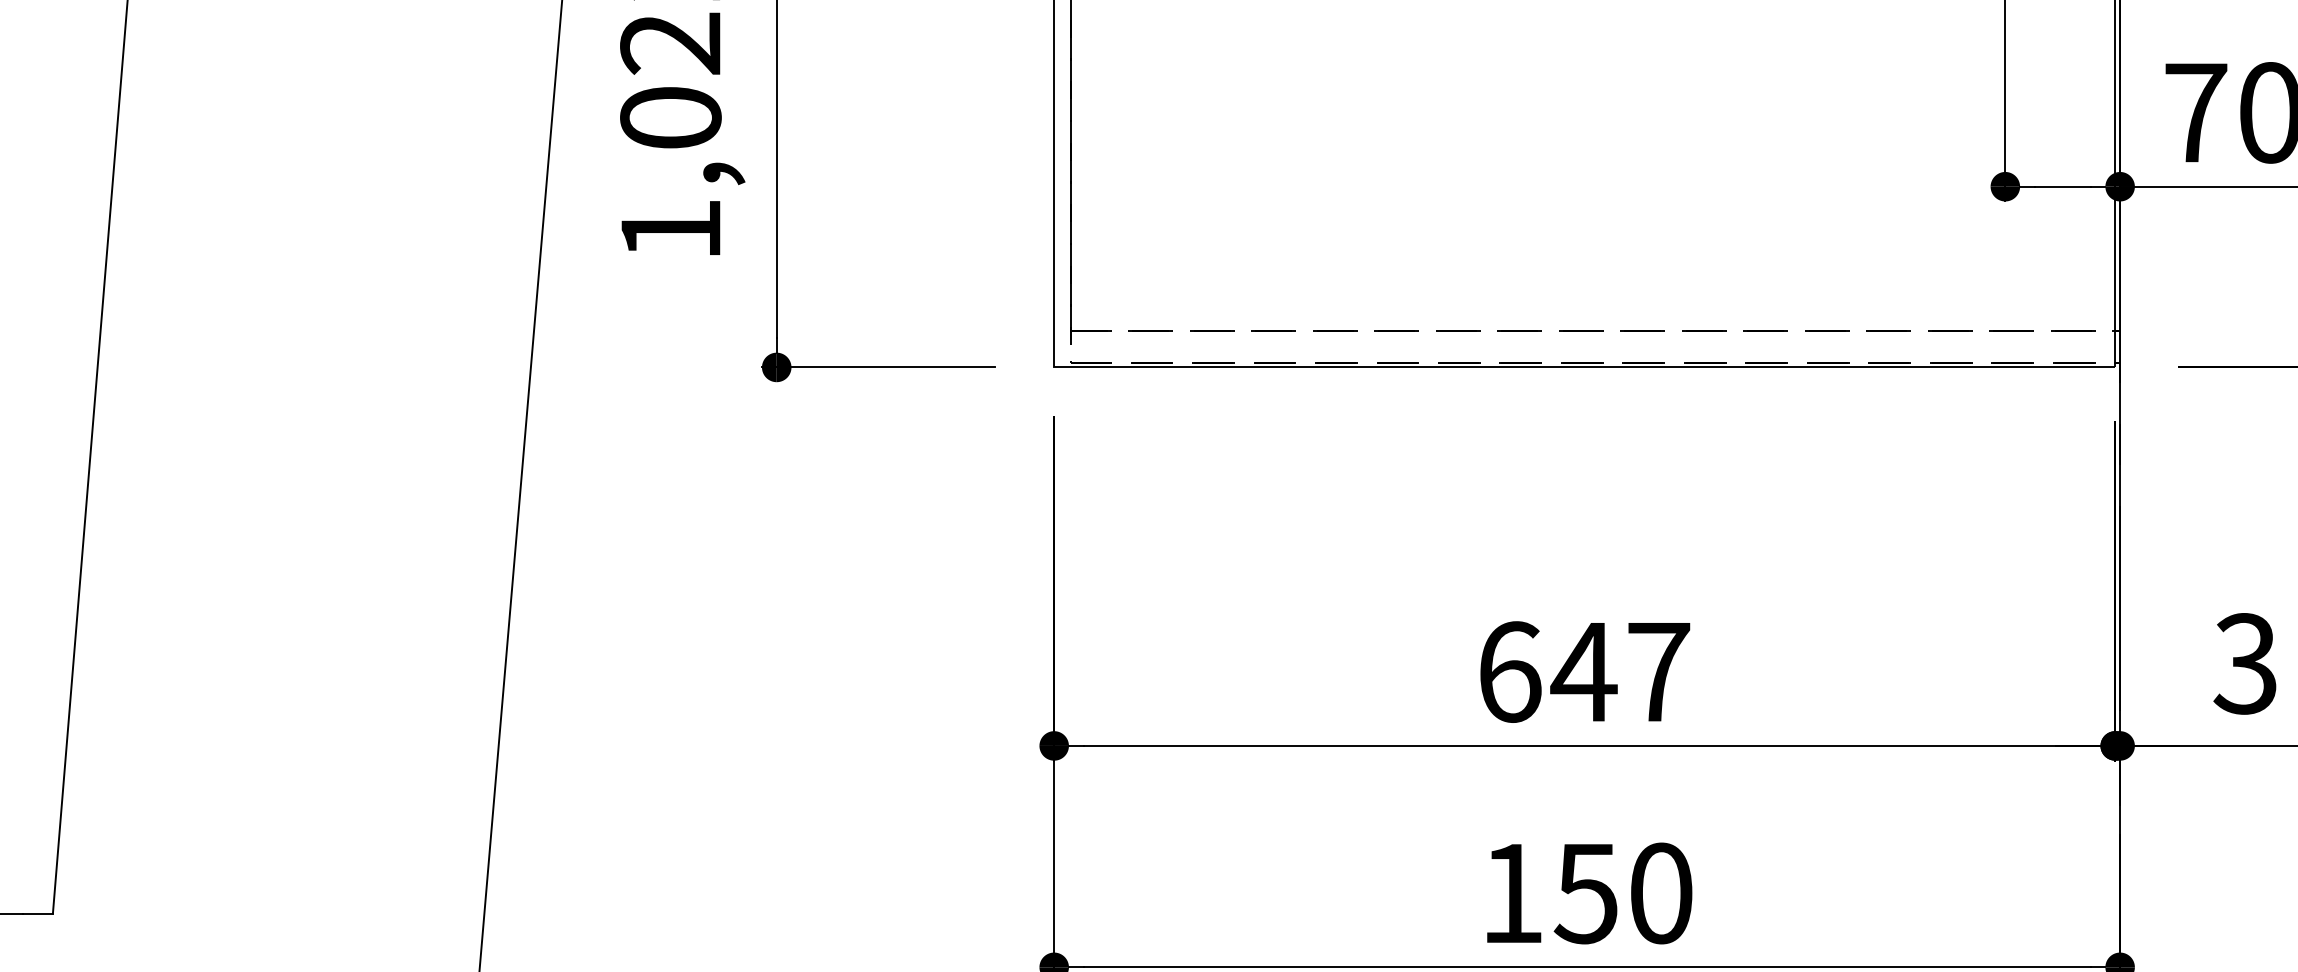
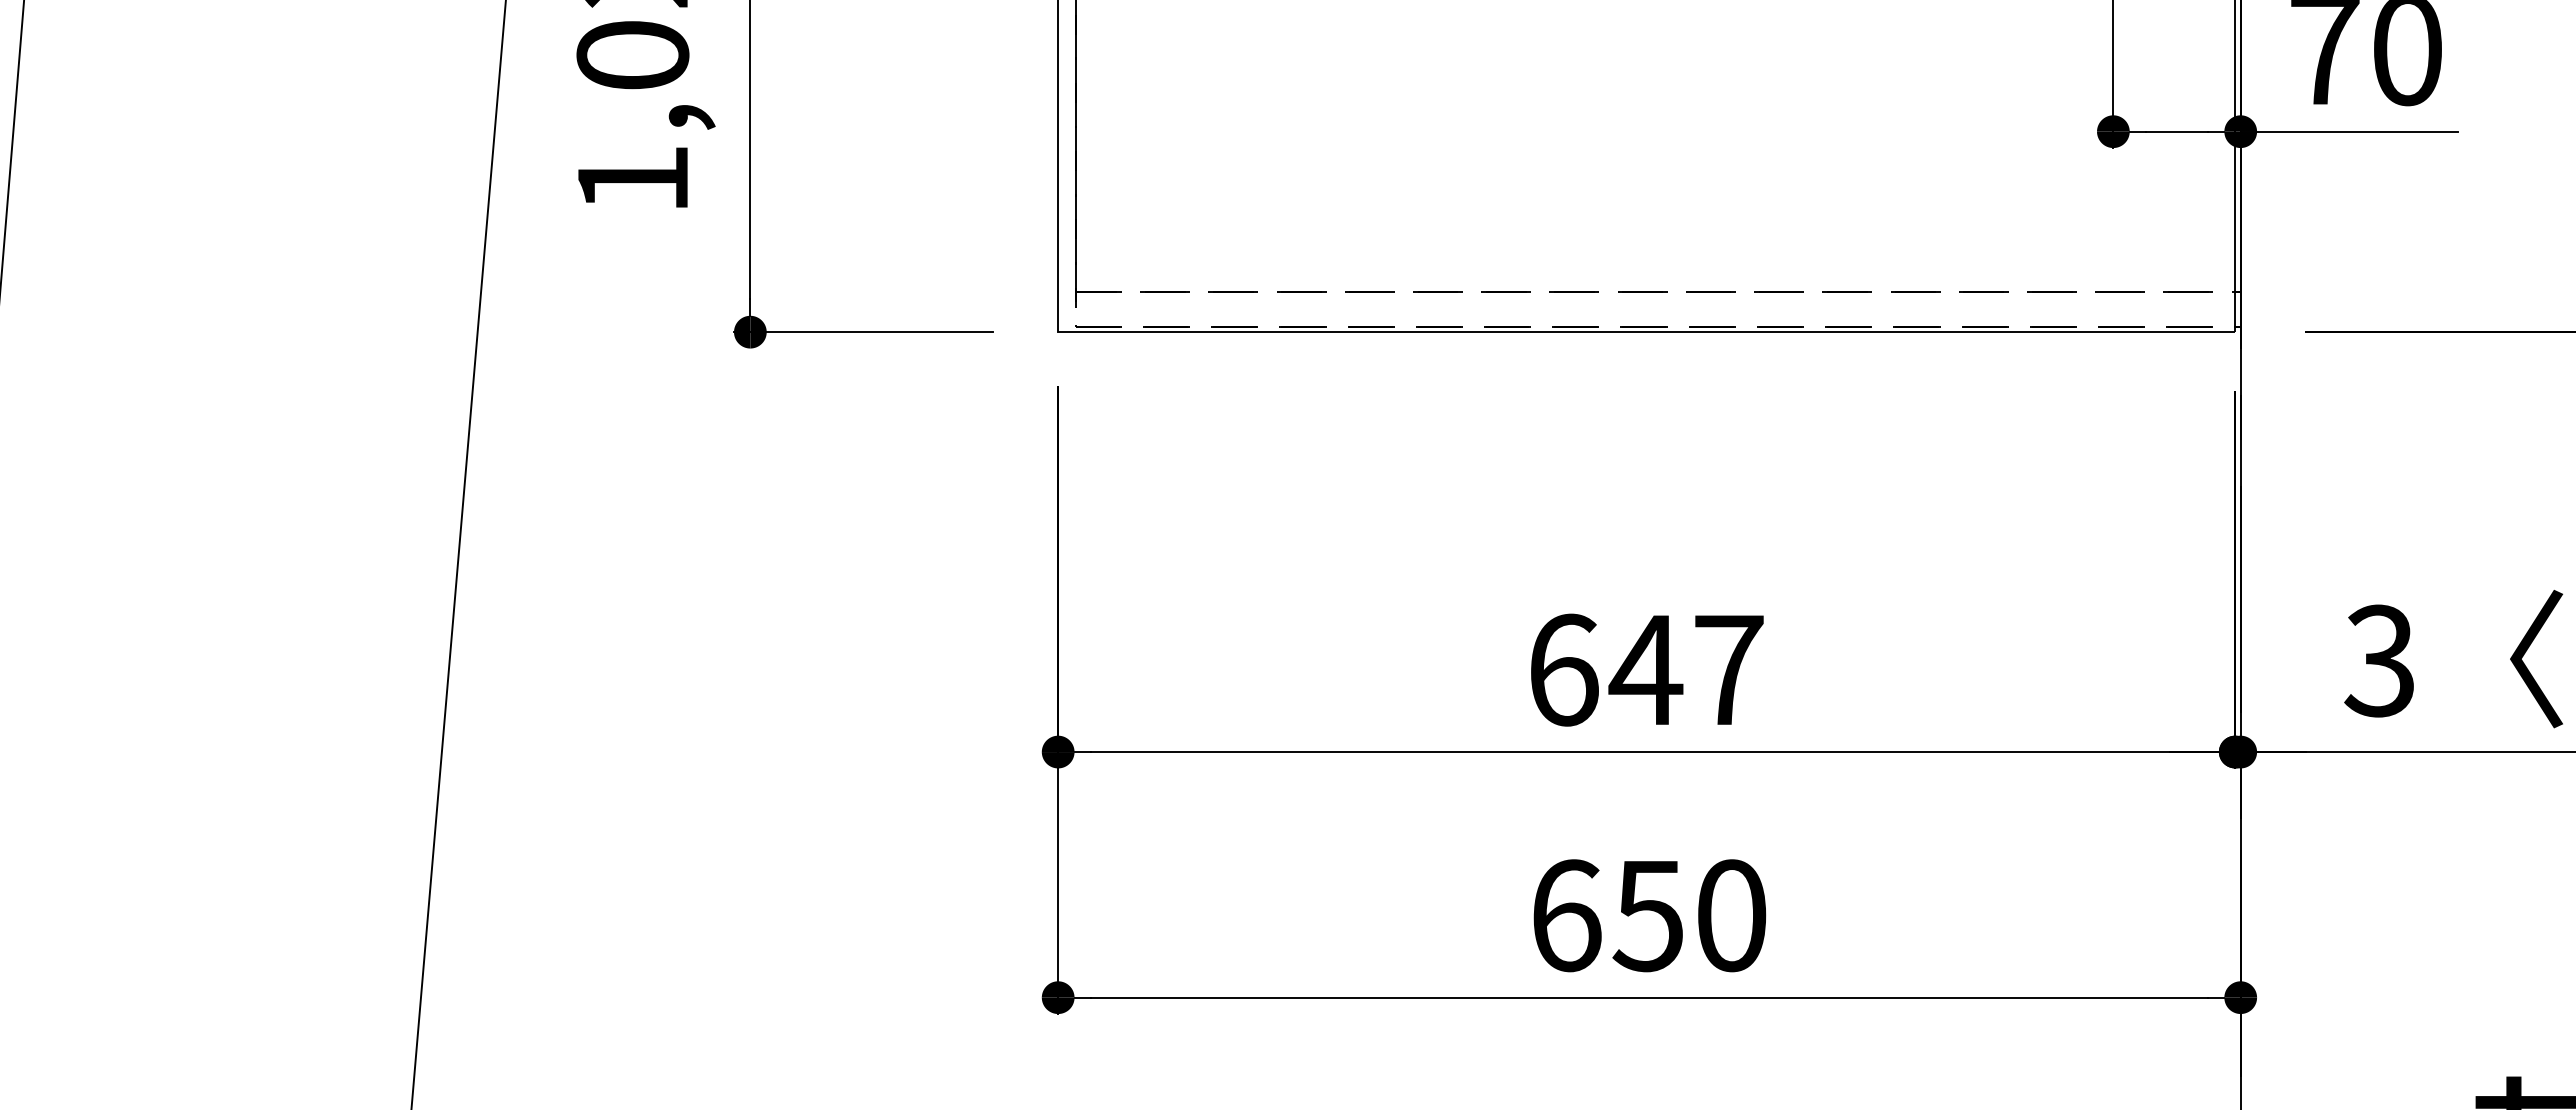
text: (1513, 893) -> (1567, 915), 150 -> 650

